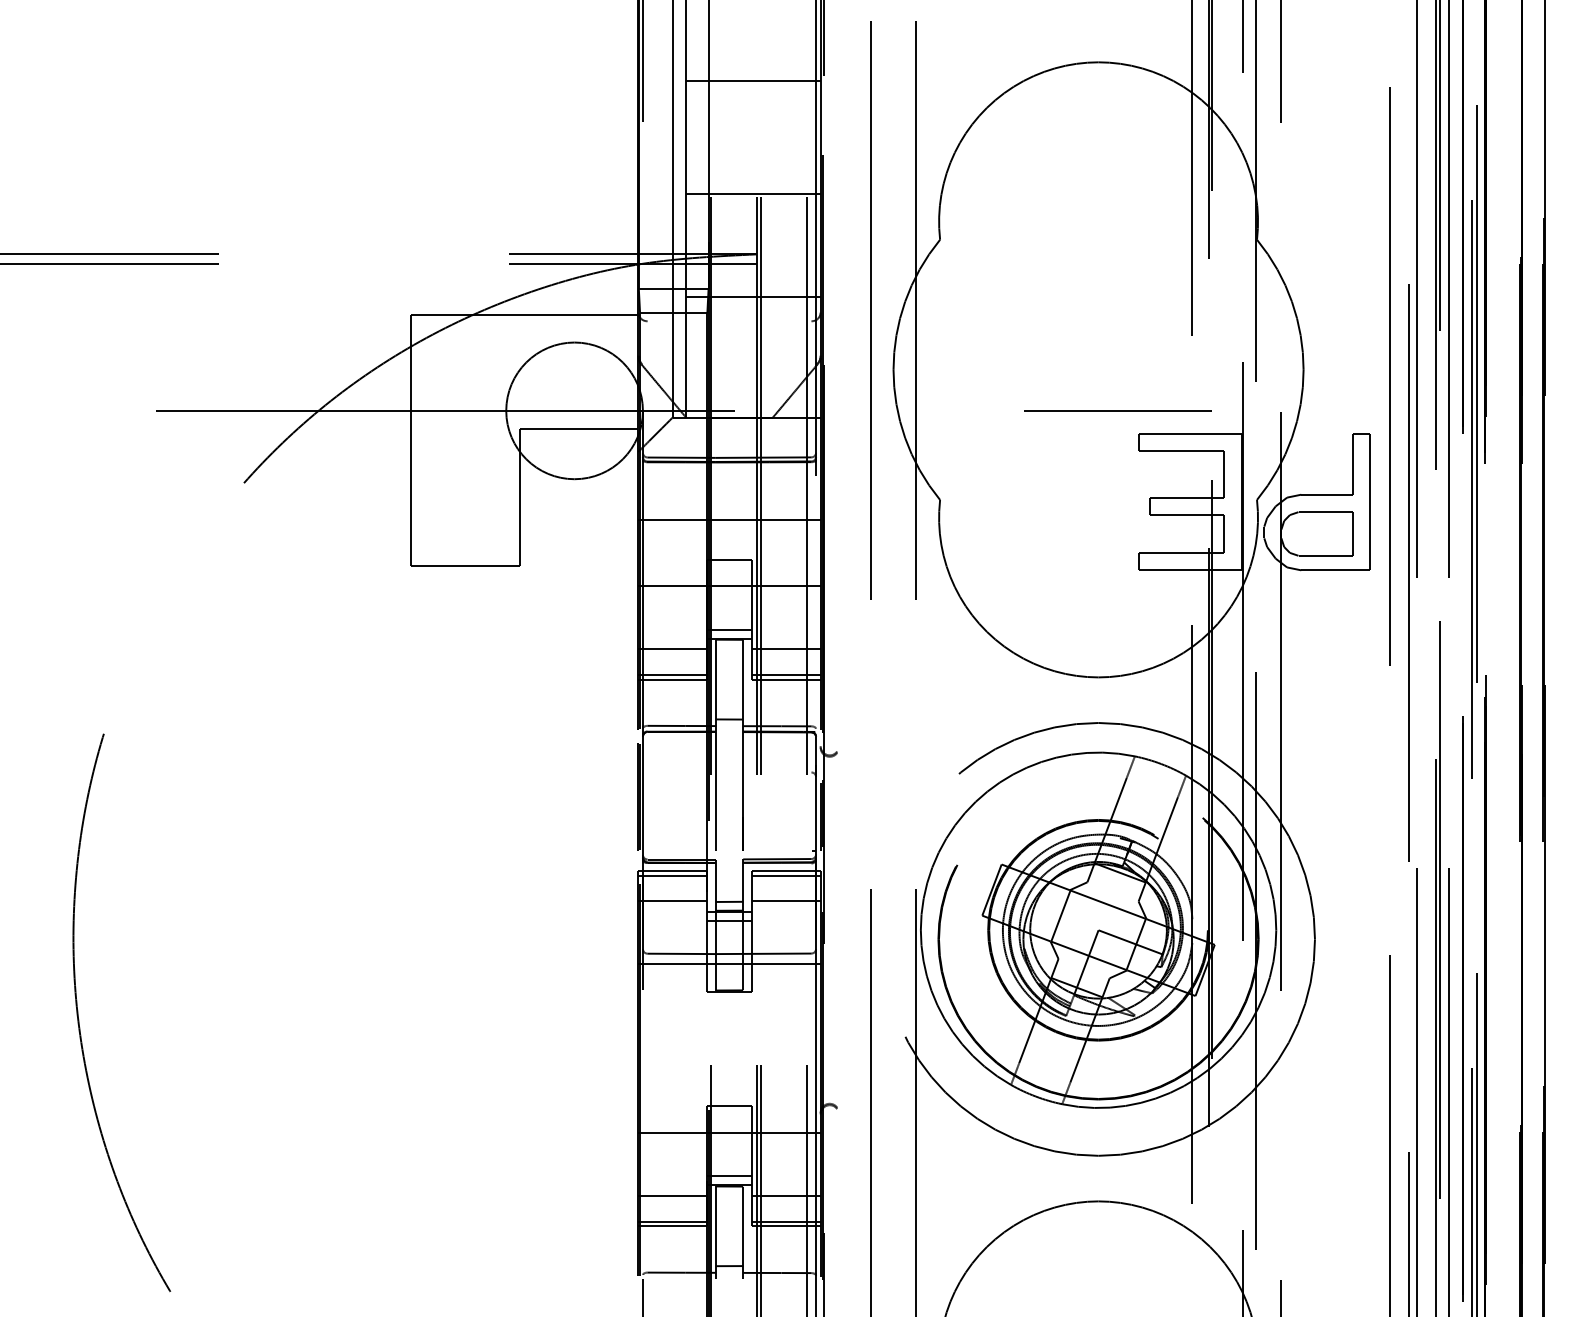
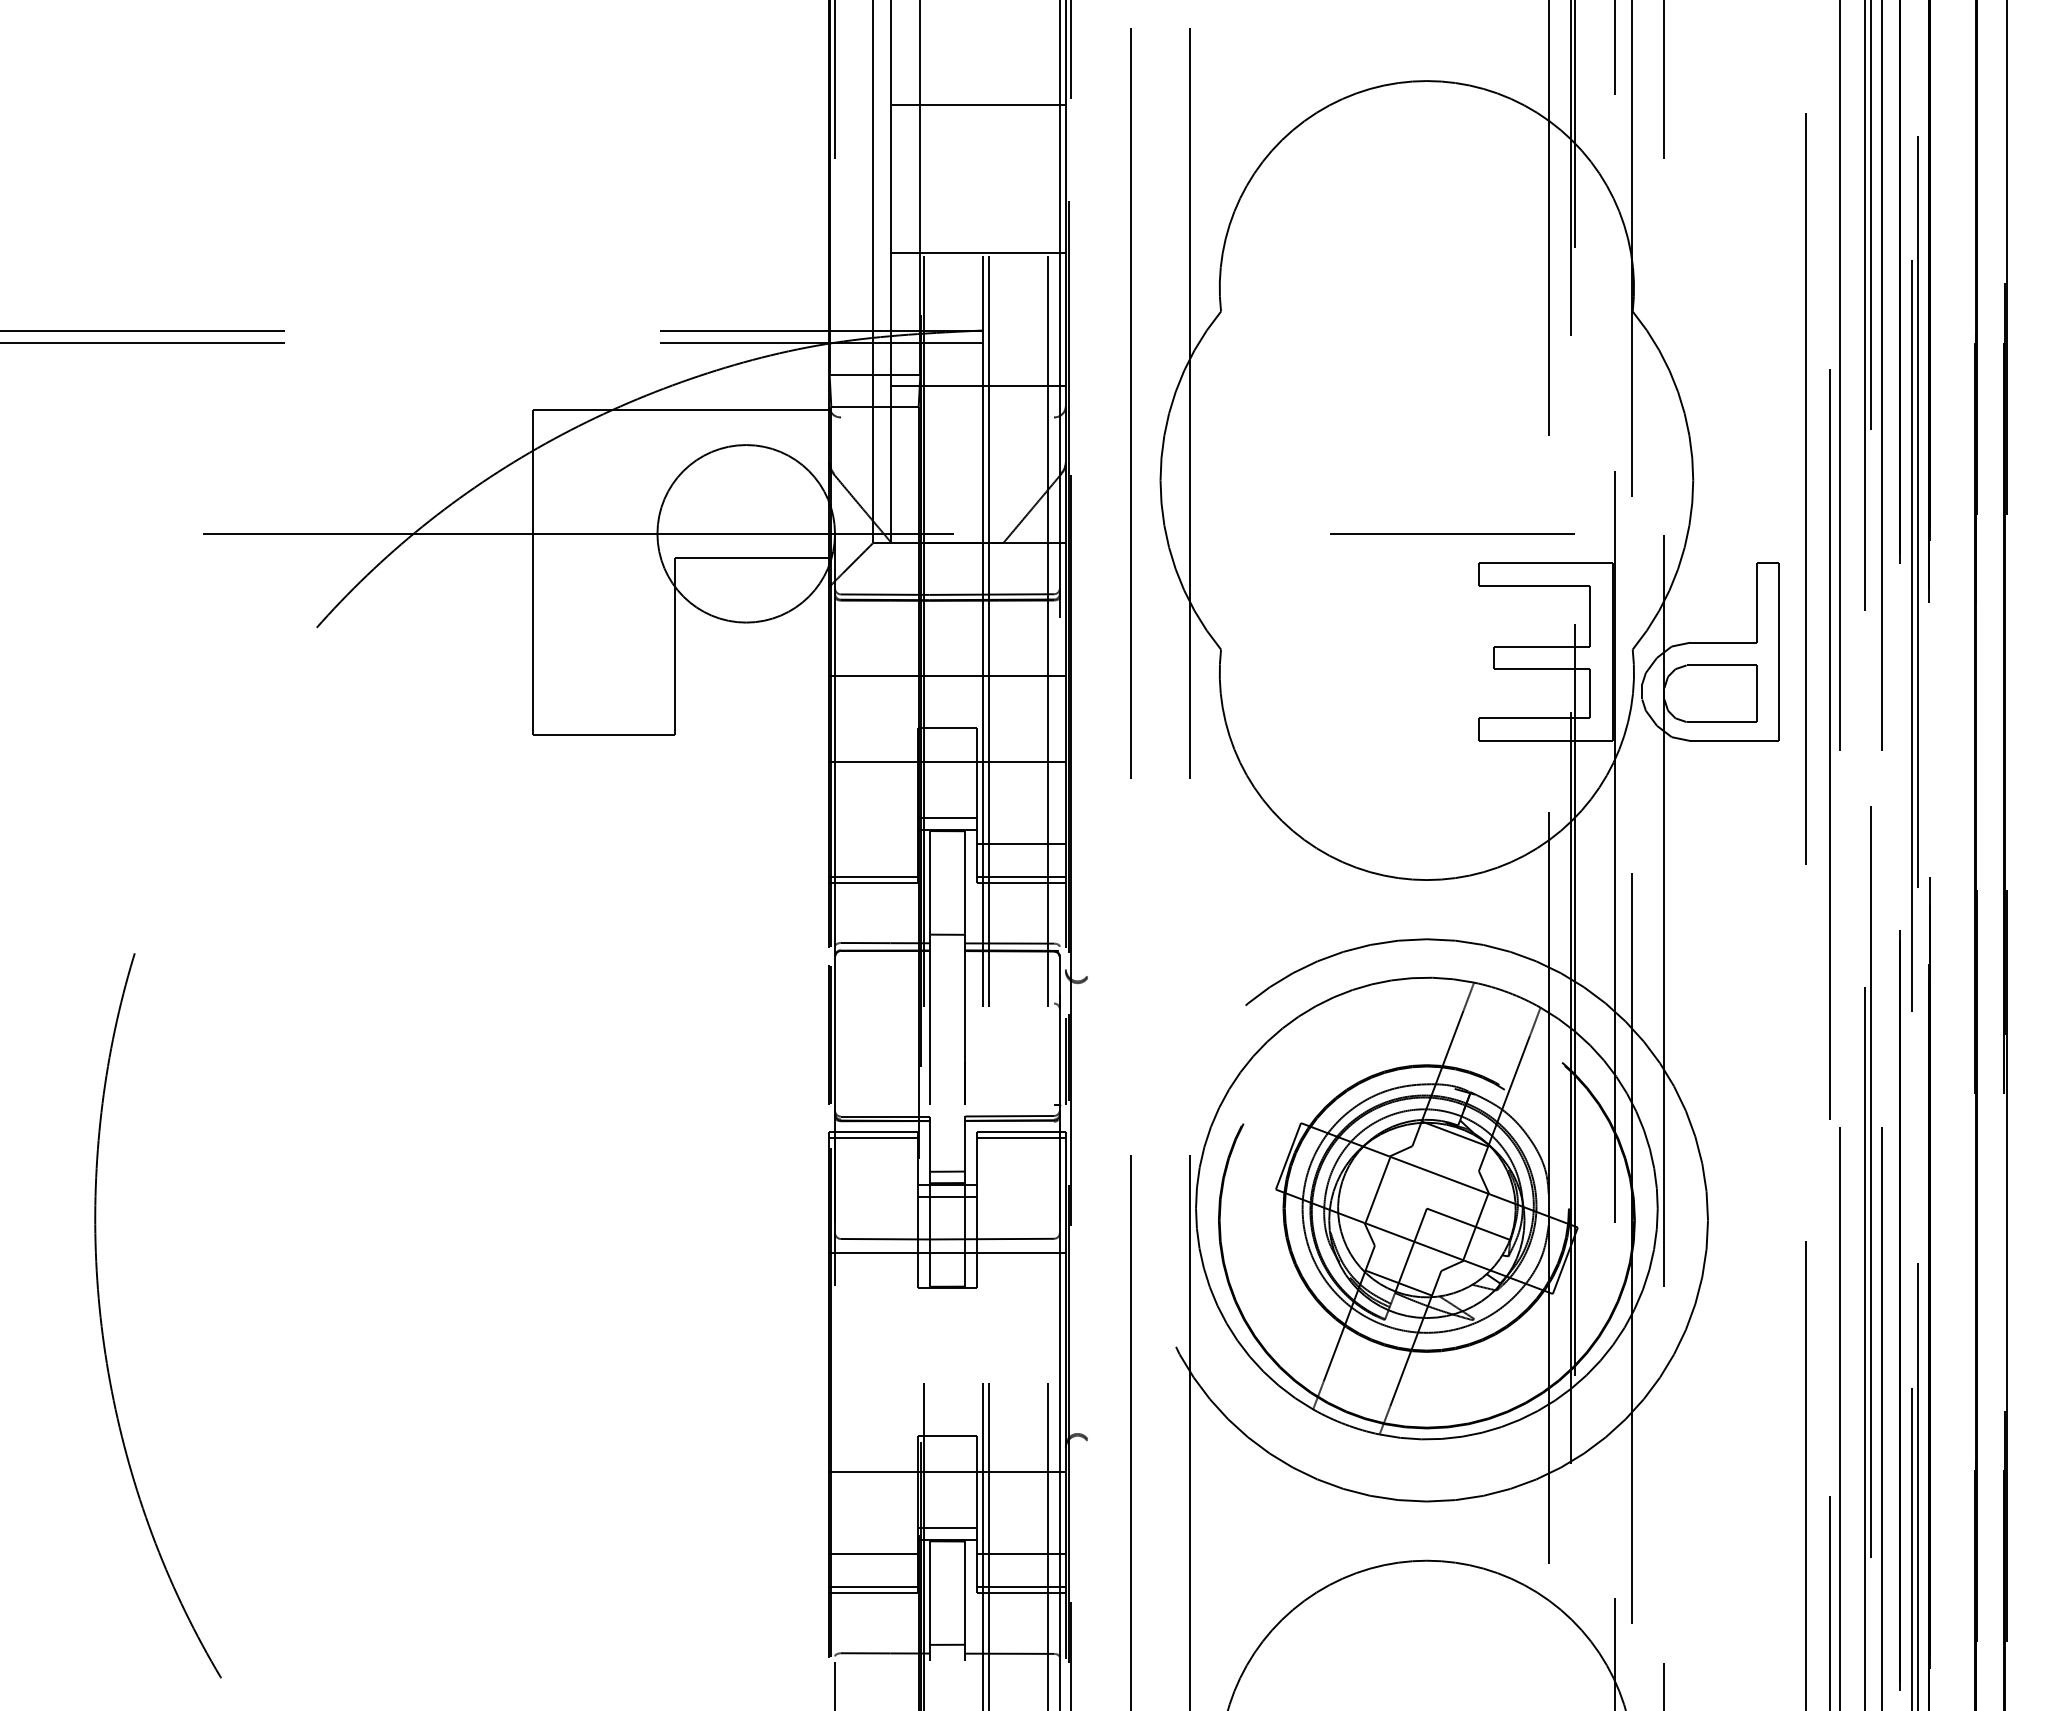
line: (672, 649) -> (873, 843), removed
line: (672, 900) -> (873, 1170), removed
line: (786, 900) -> (1021, 1170), removed

